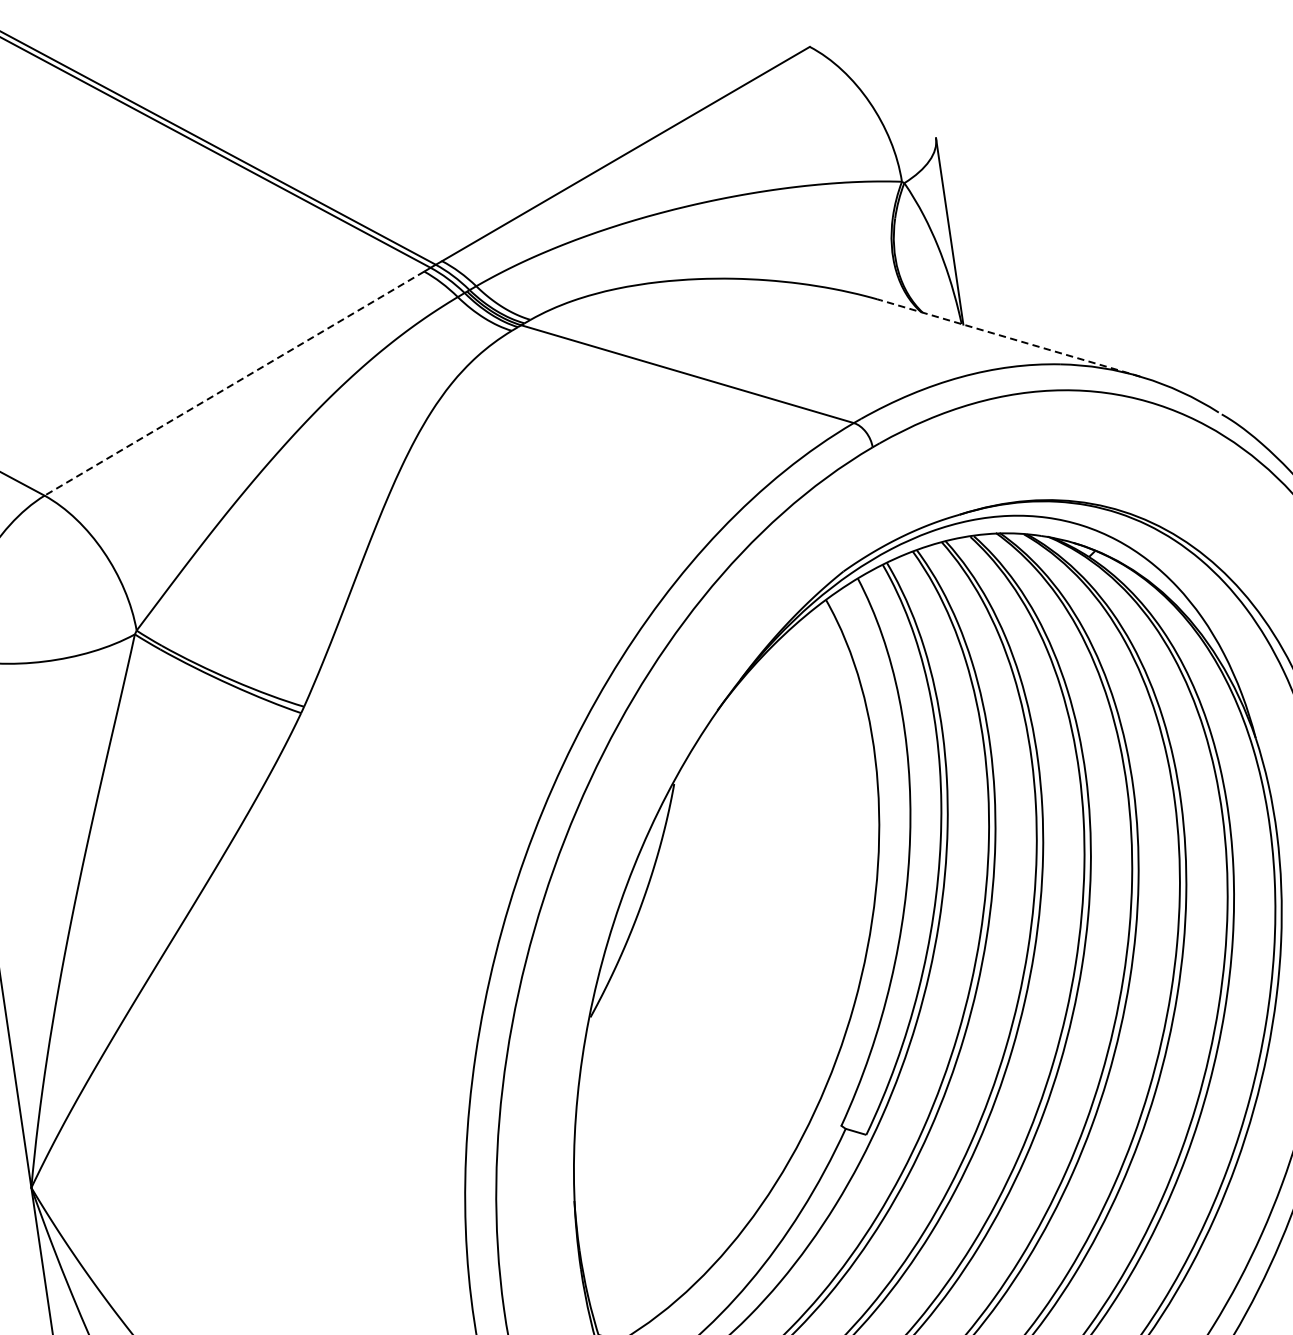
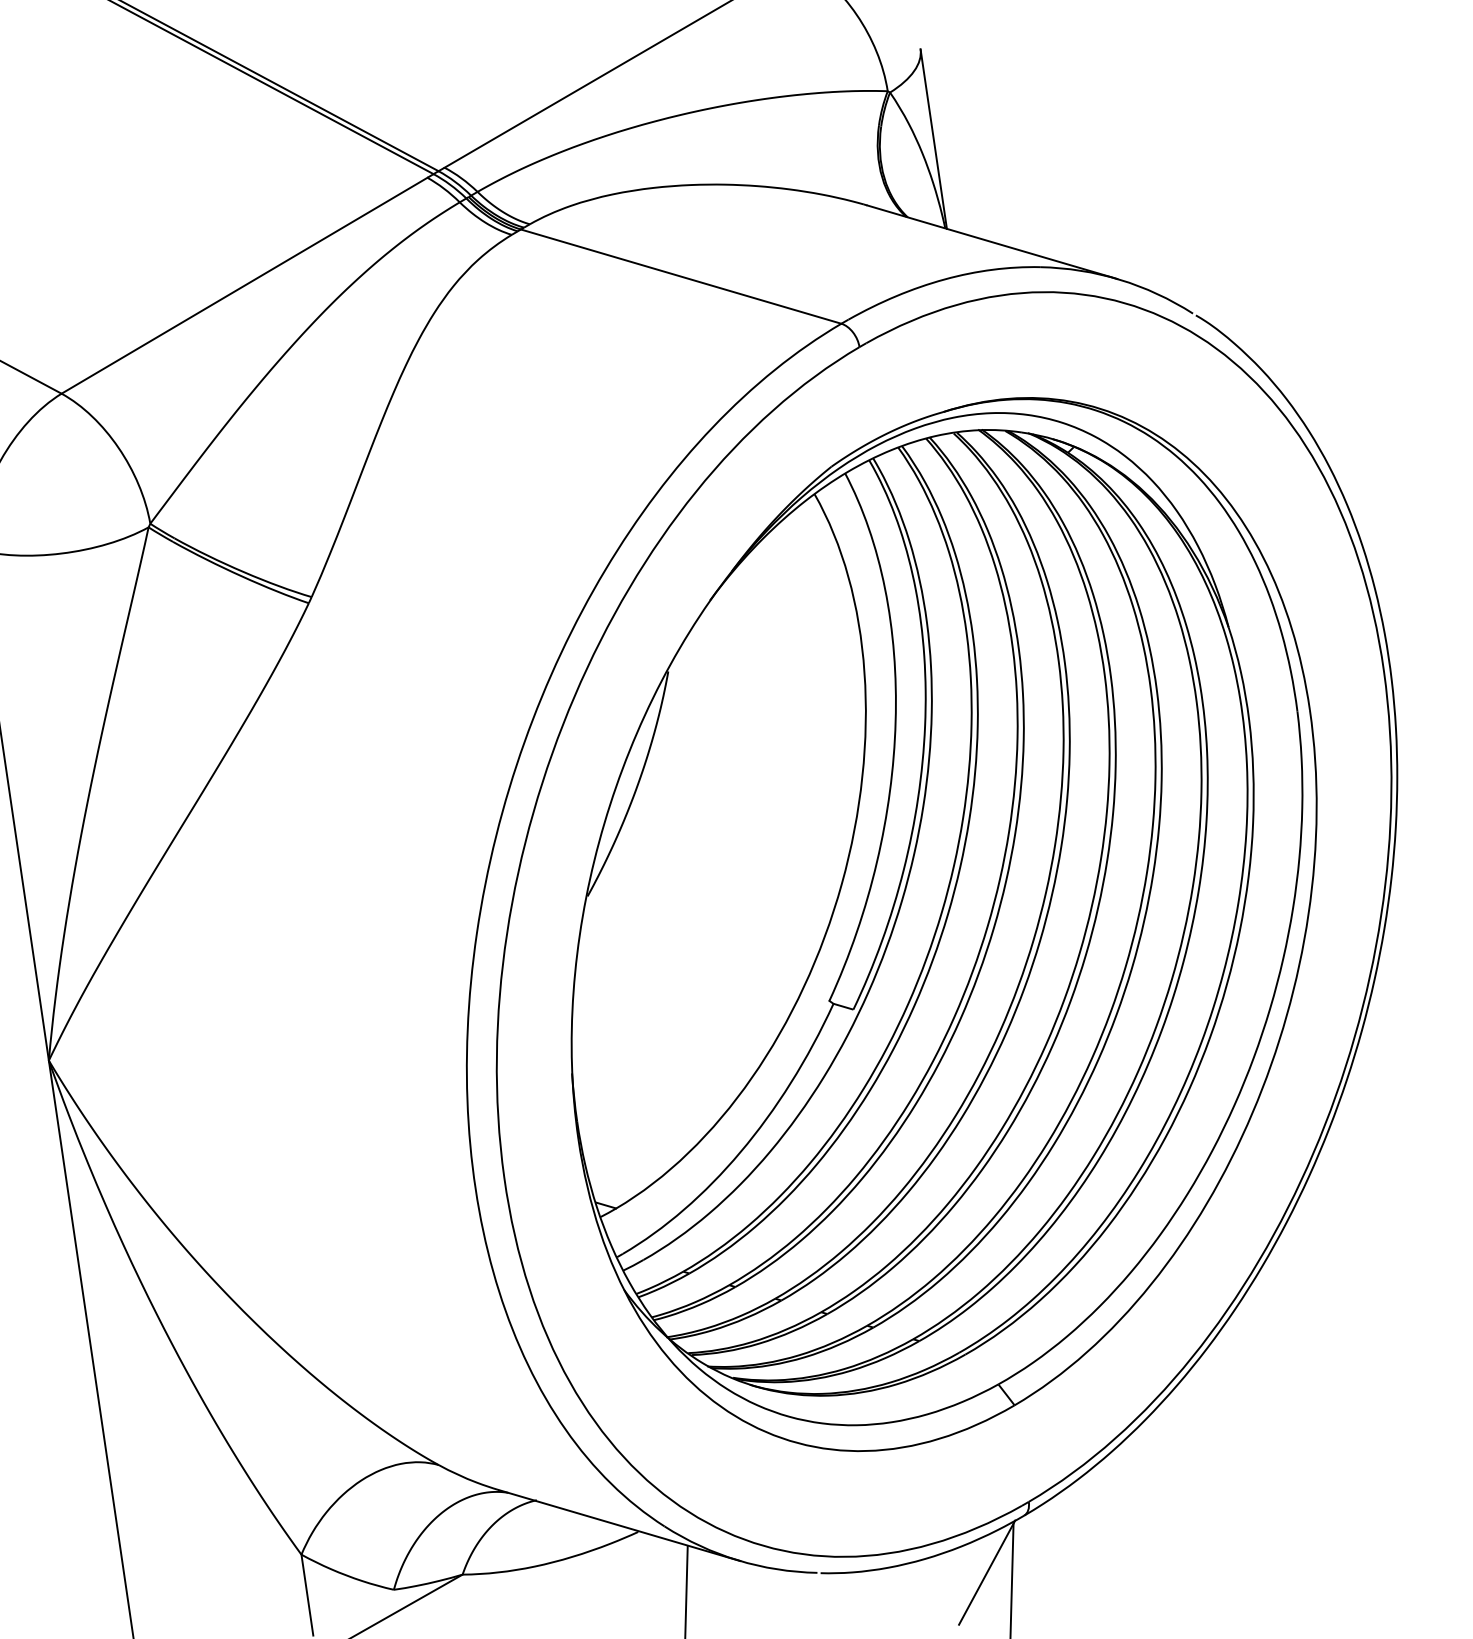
line: (1009, 338) -> (991, 242), dashed -> solid
line: (234, 384) -> (244, 286), dashed -> solid

